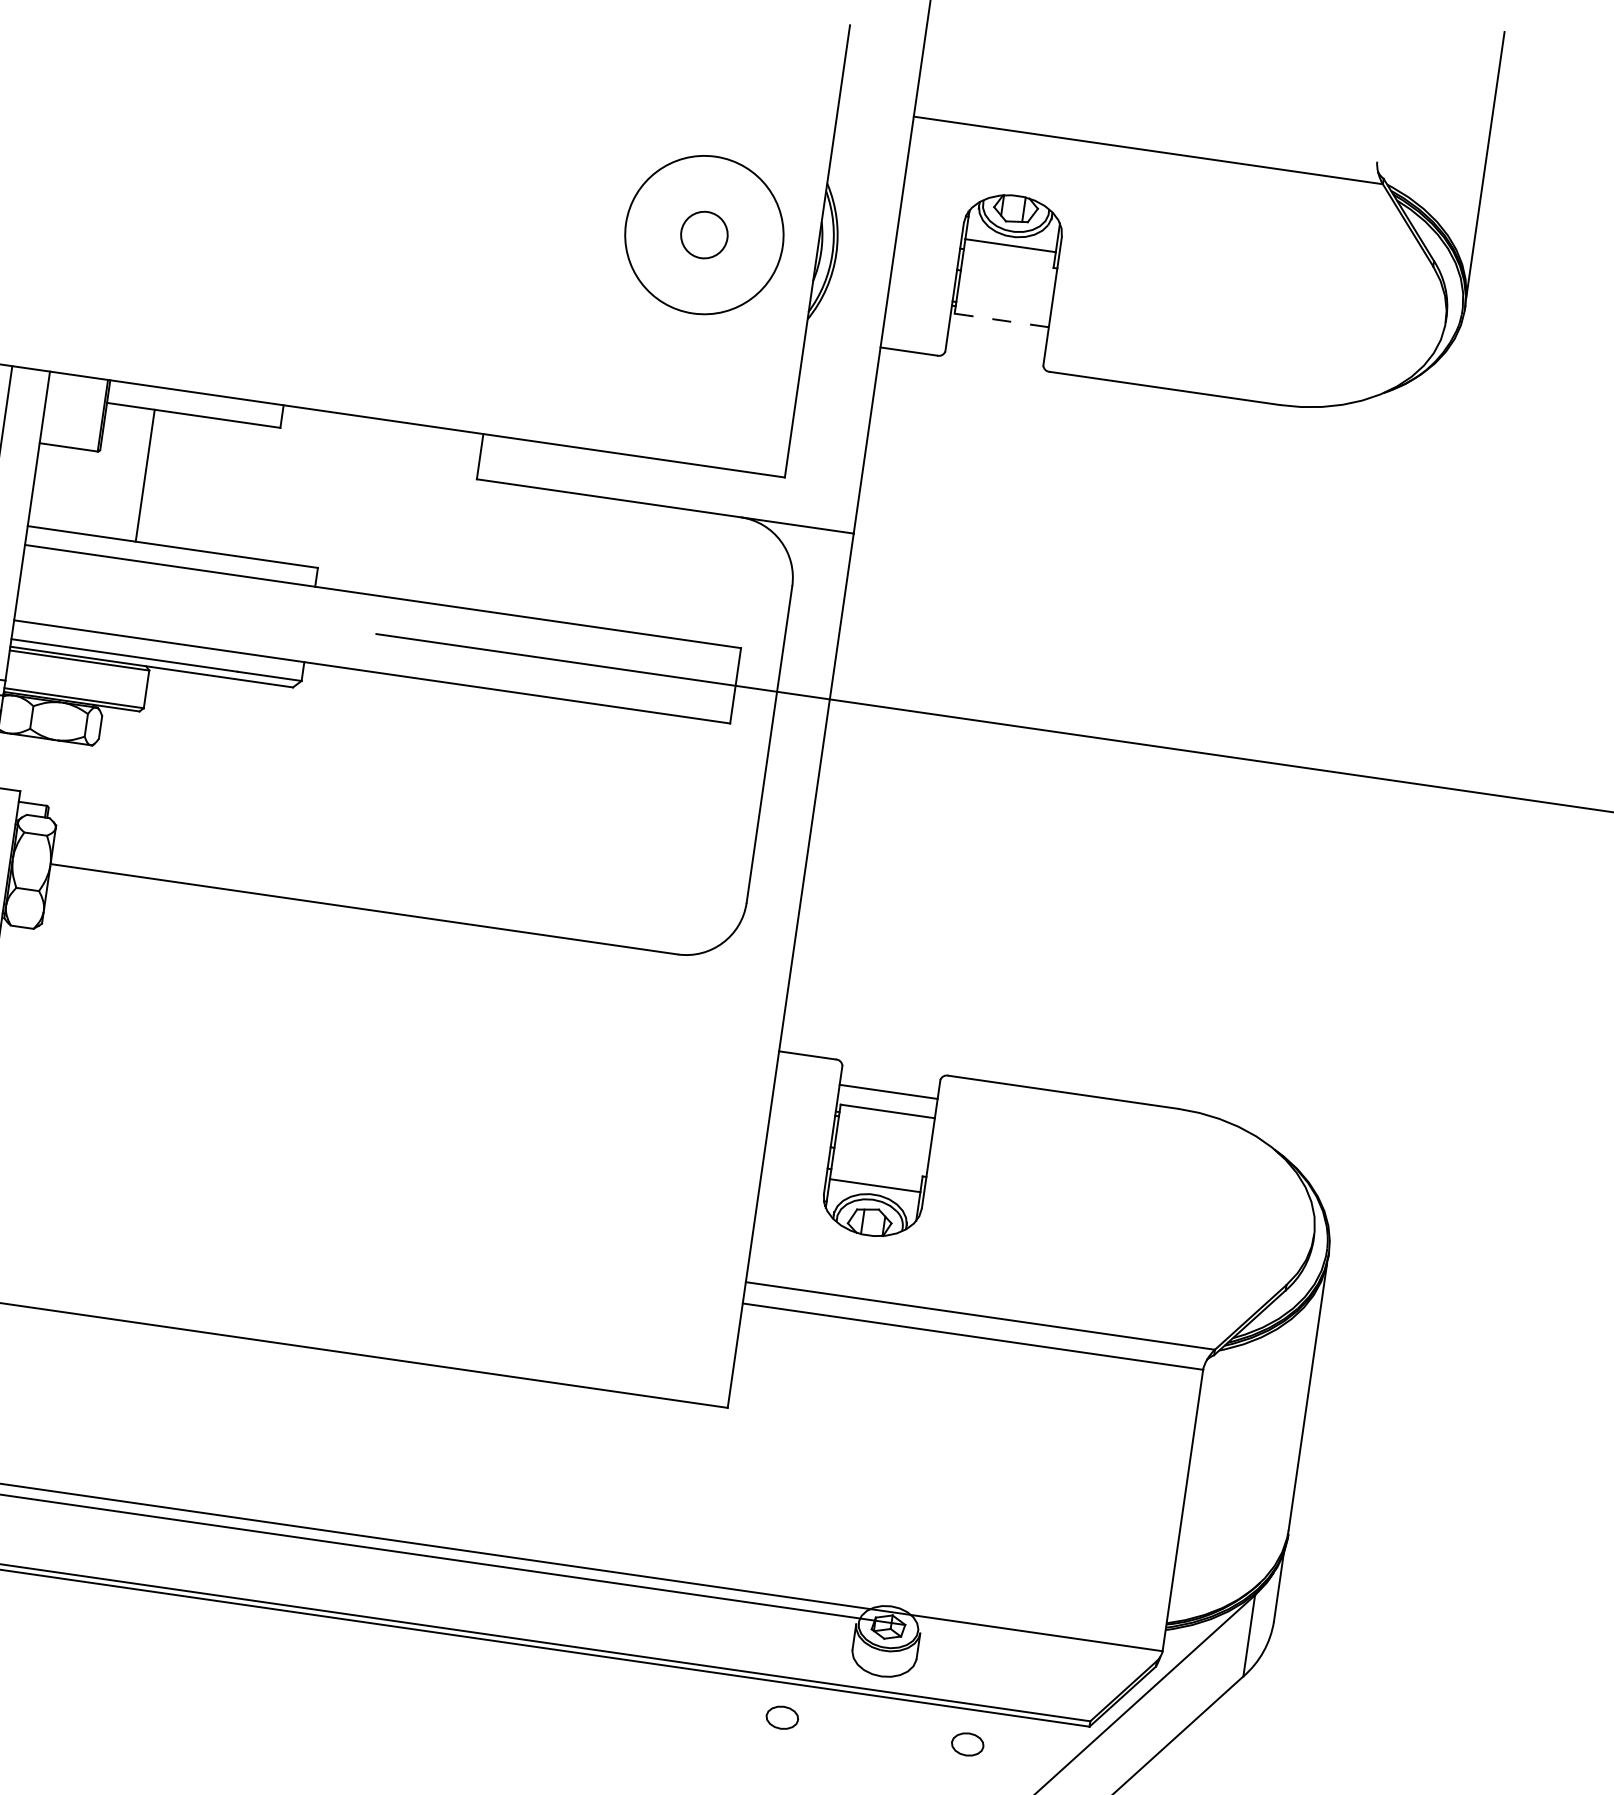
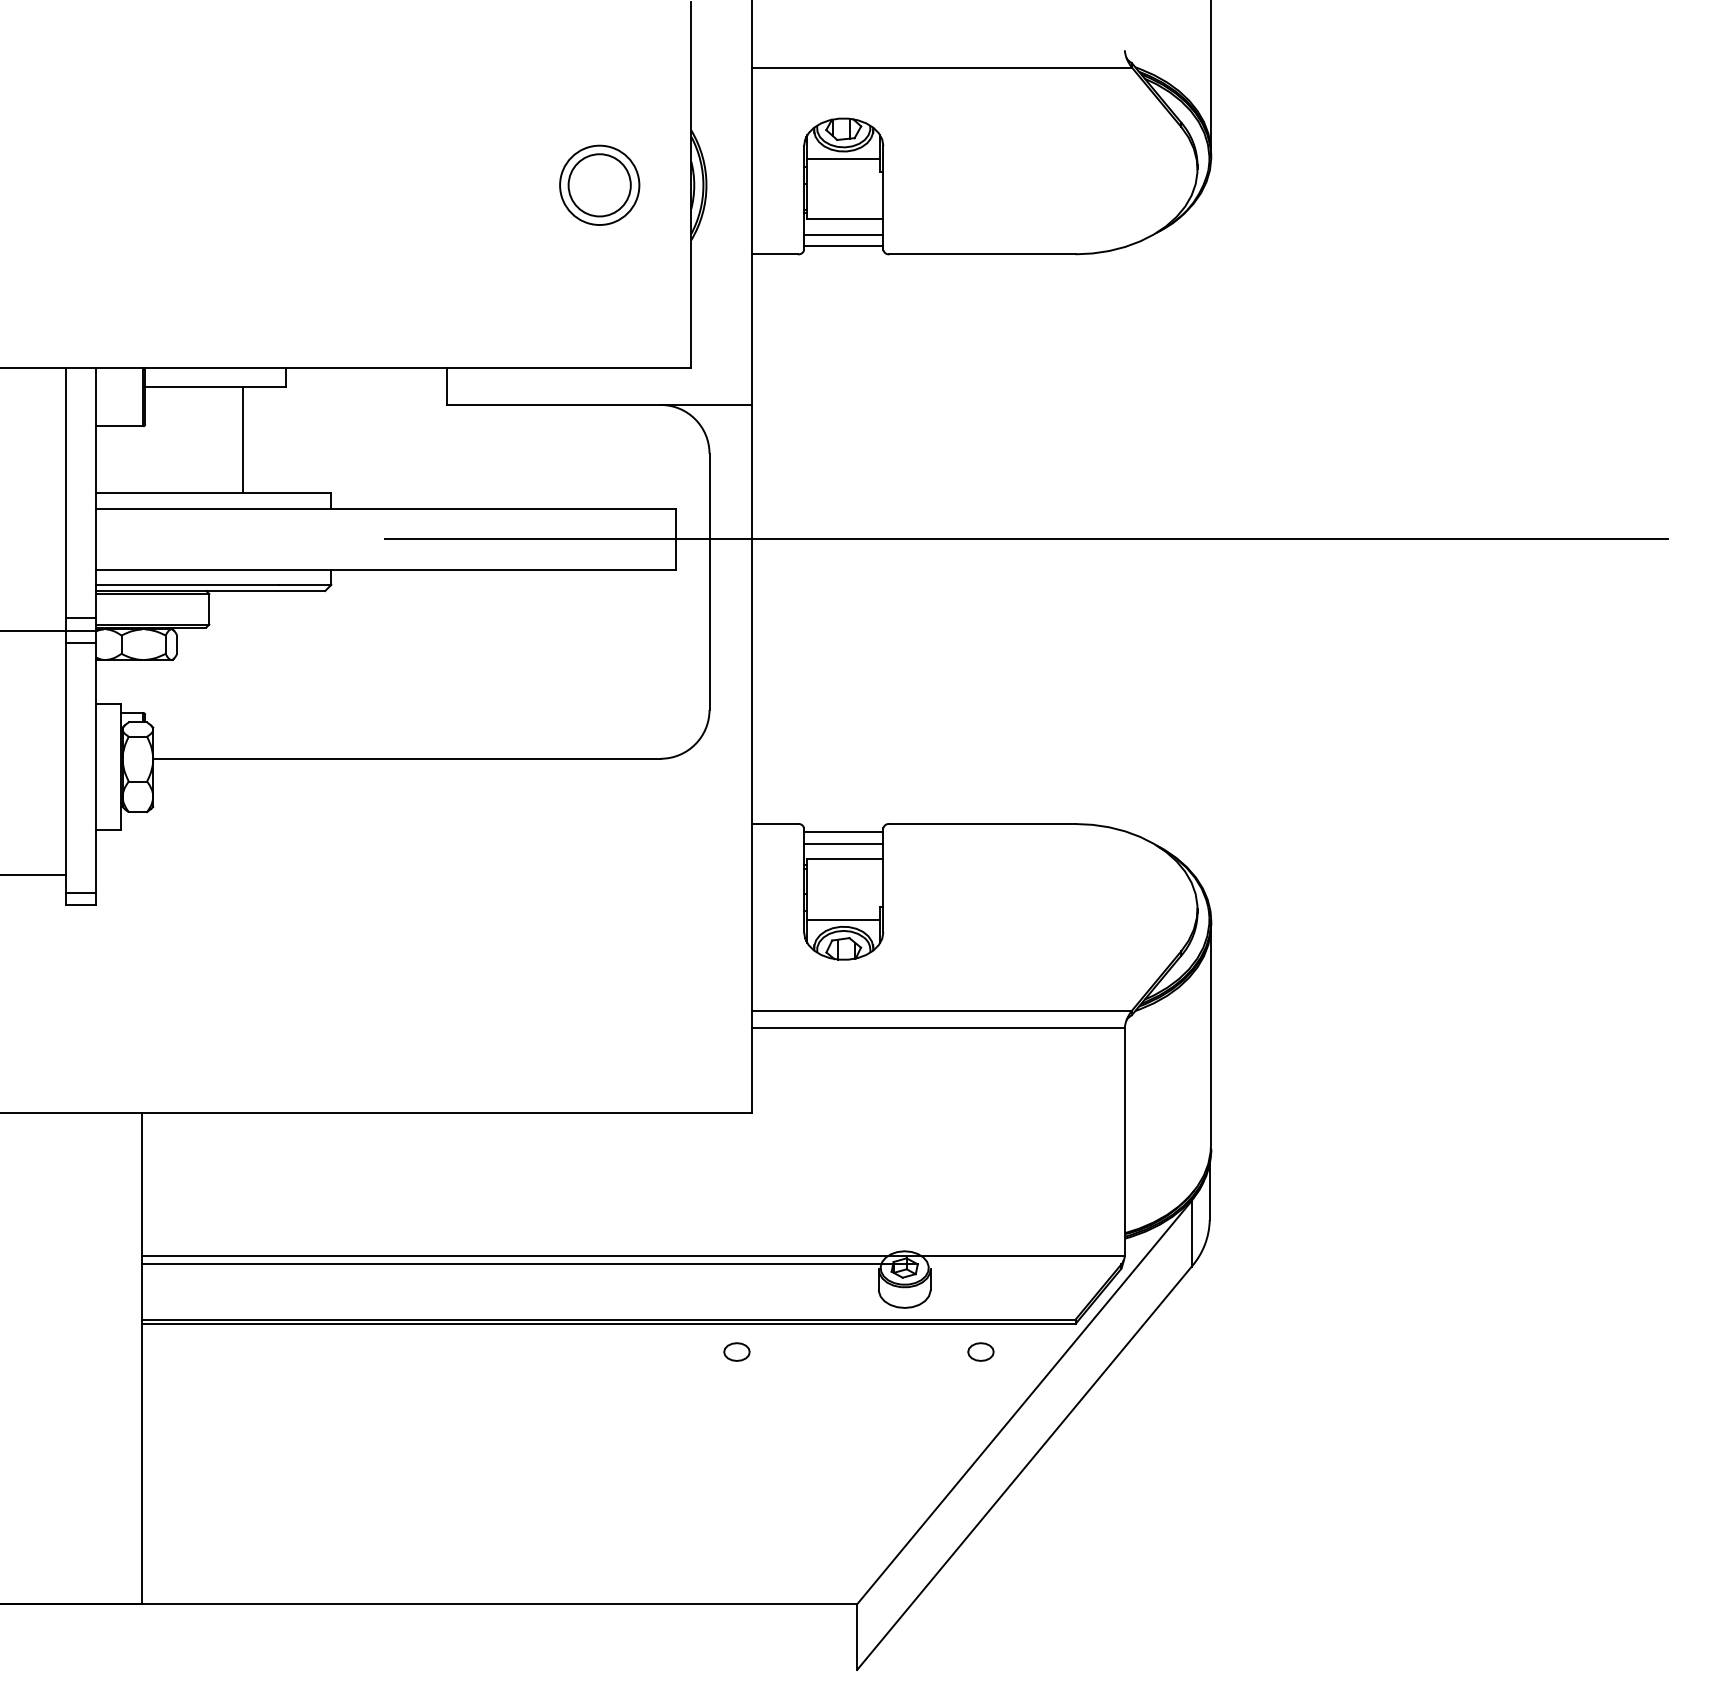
circle: (704, 235) -> (599, 185), size x0.62
circle: (704, 235) -> (599, 185), size x1.67
line: (1001, 321) -> (845, 219), dashed -> solid
line: (996, 339) -> (843, 234), added
line: (994, 354) -> (843, 246), added
line: (144, 474) -> (242, 439), moved
line: (890, 1078) -> (843, 832), added
part: (781, 1717) -> (736, 1351), moved

